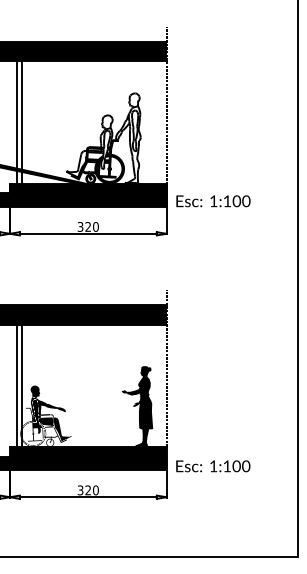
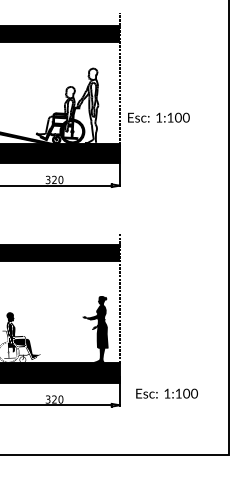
text: (213, 201) -> (158, 117), moved
fill: (51, 405) -> (23, 328), removed
text: (213, 466) -> (167, 393), moved

